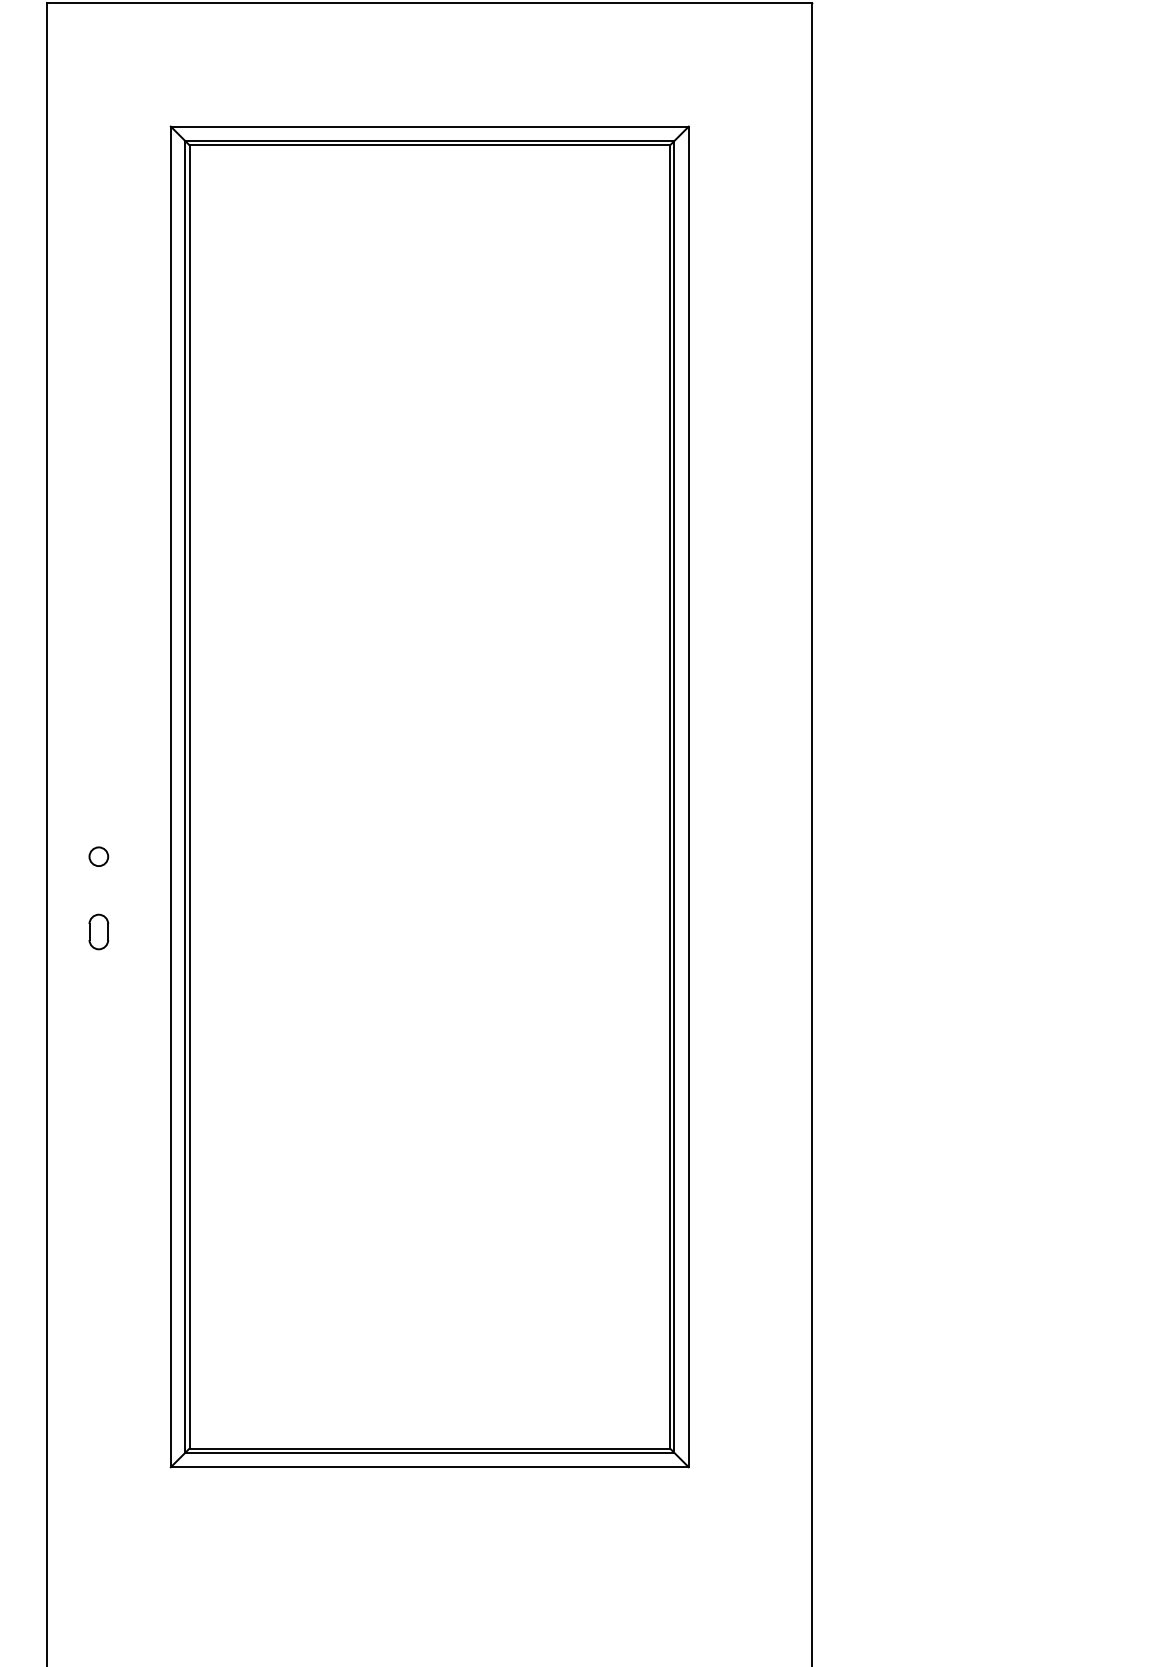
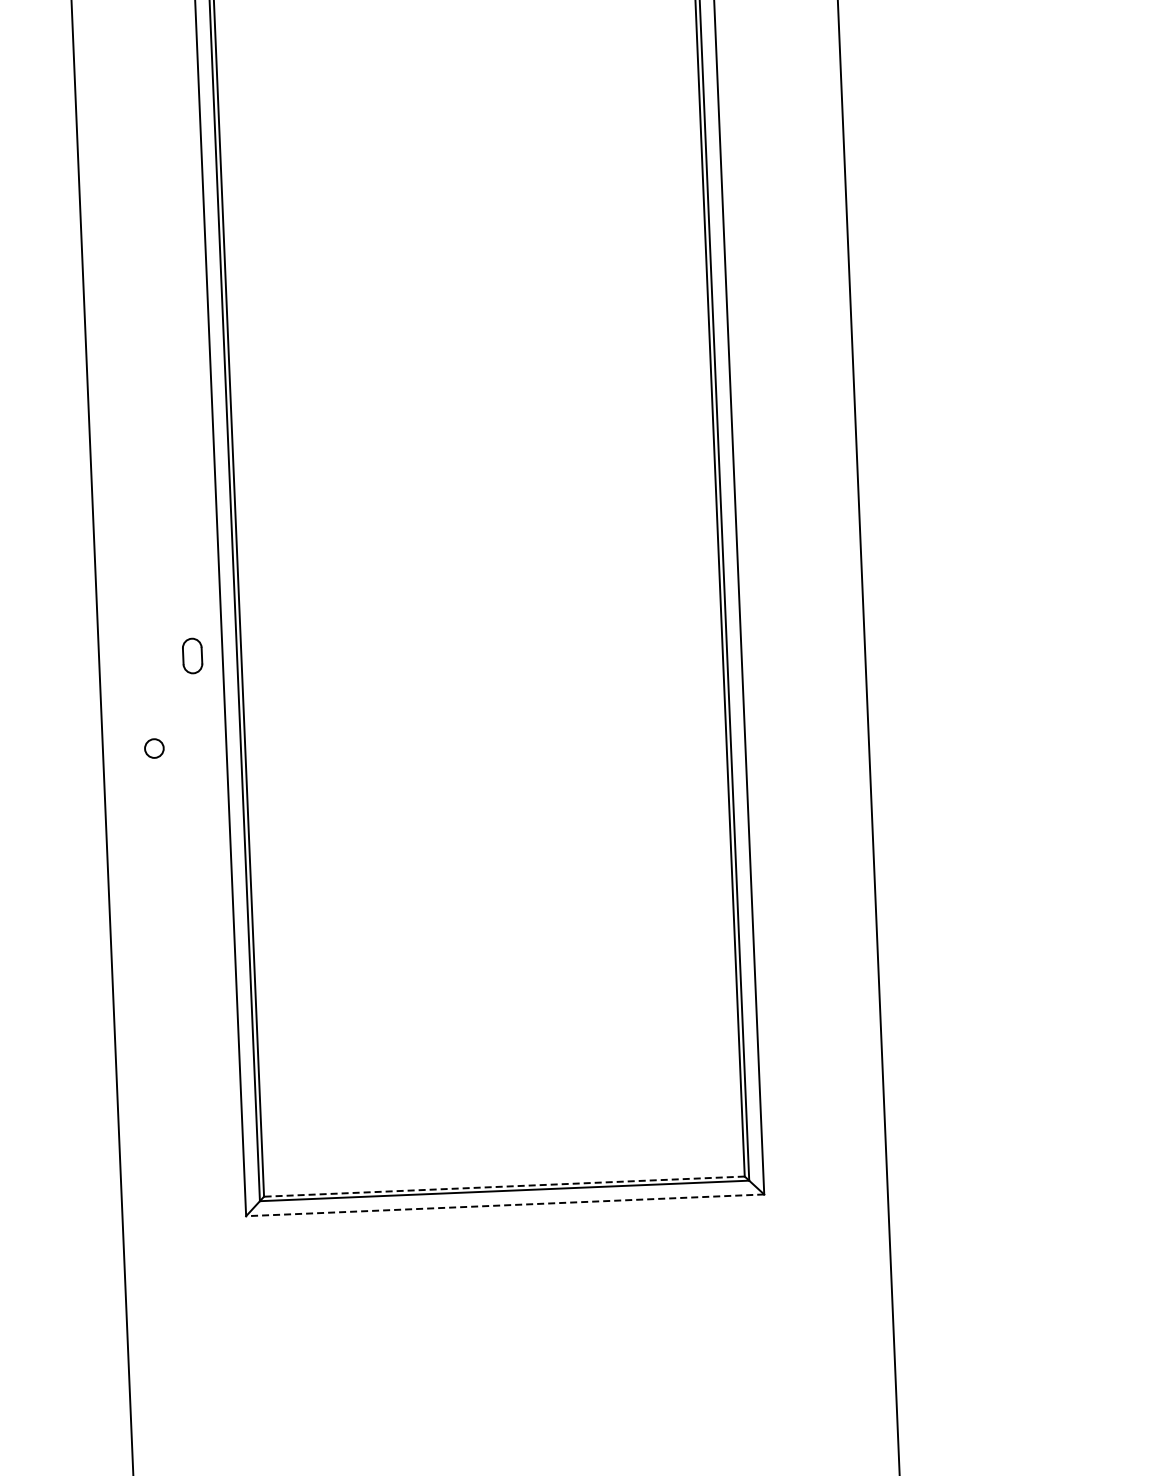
circle: (98, 856) -> (154, 748), moved
part: (98, 931) -> (192, 655), moved
line: (429, 1448) -> (504, 1186), solid -> dashed
line: (429, 1467) -> (504, 1205), solid -> dashed

